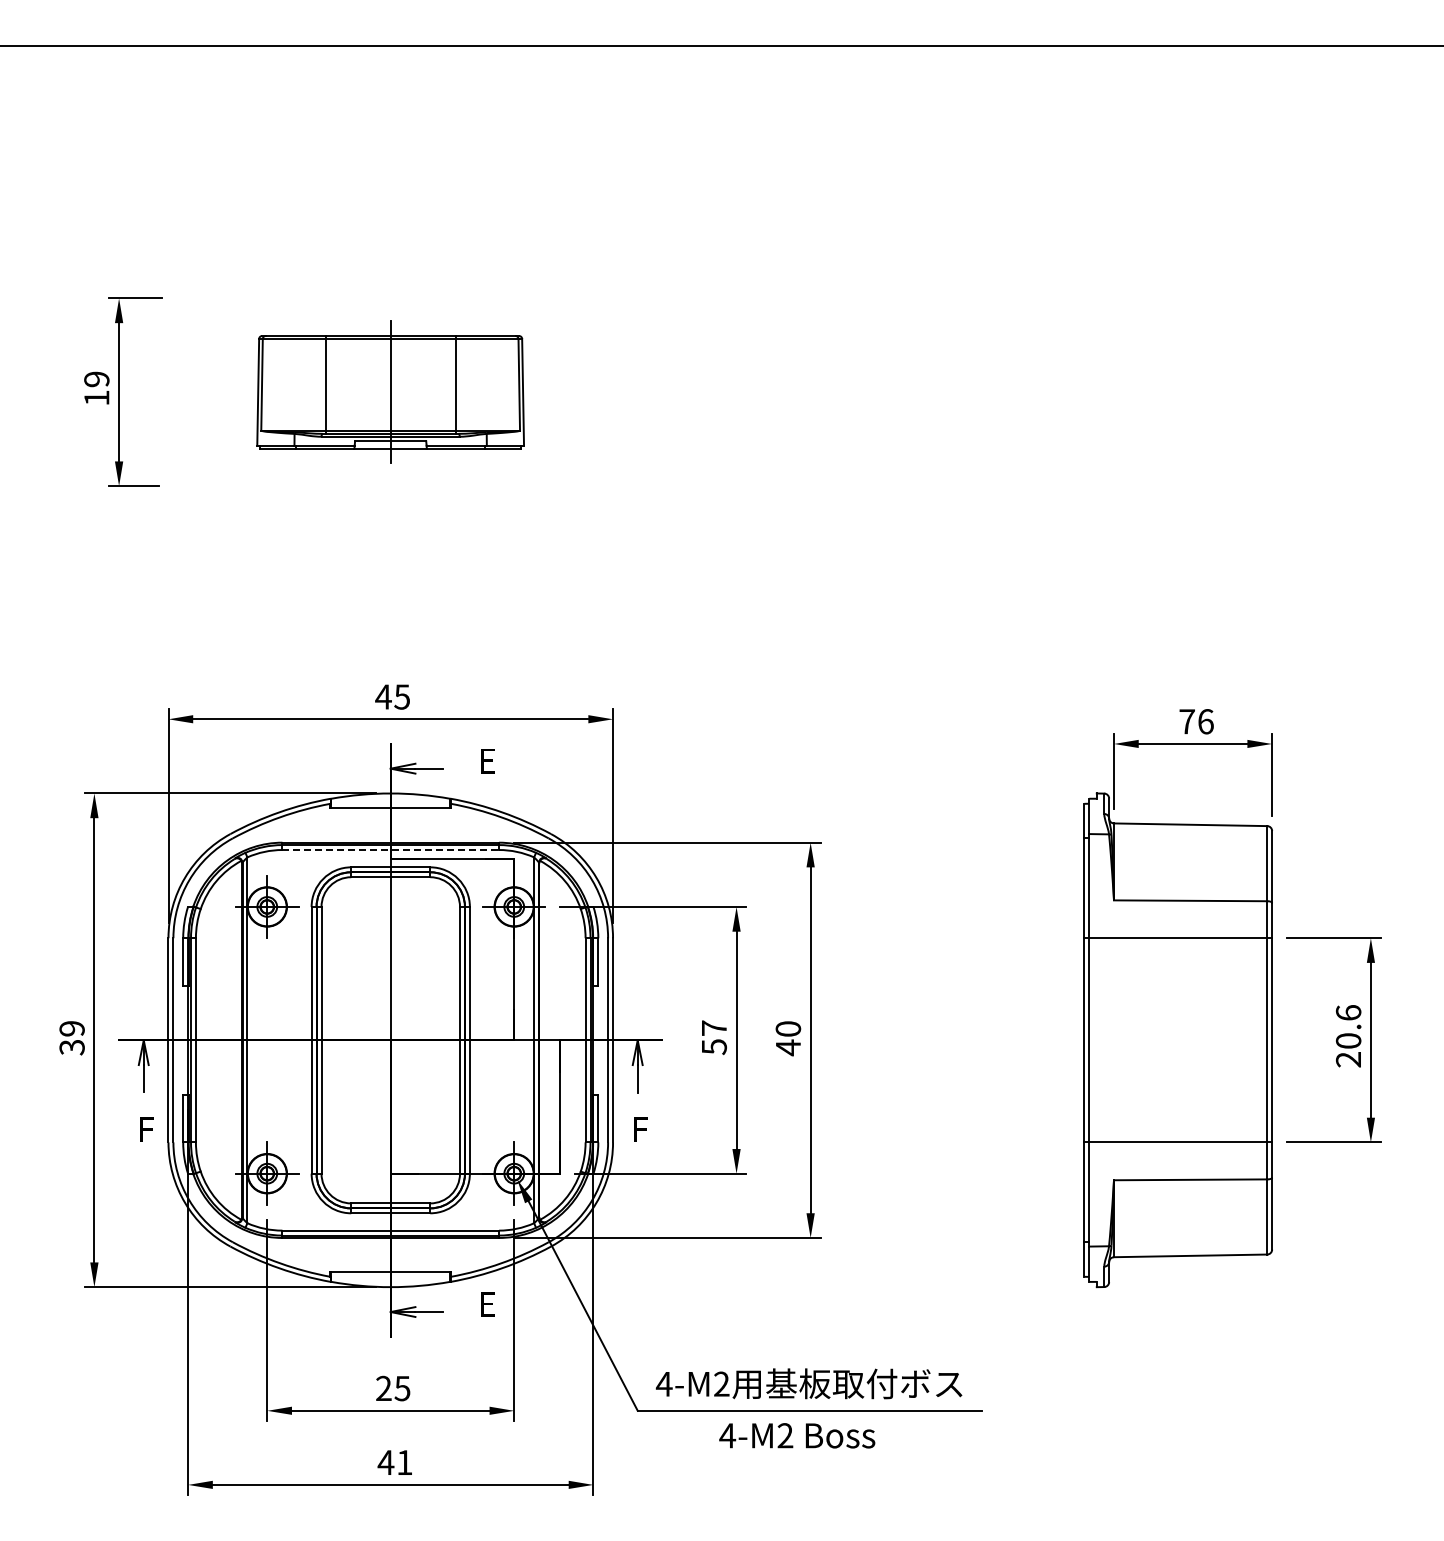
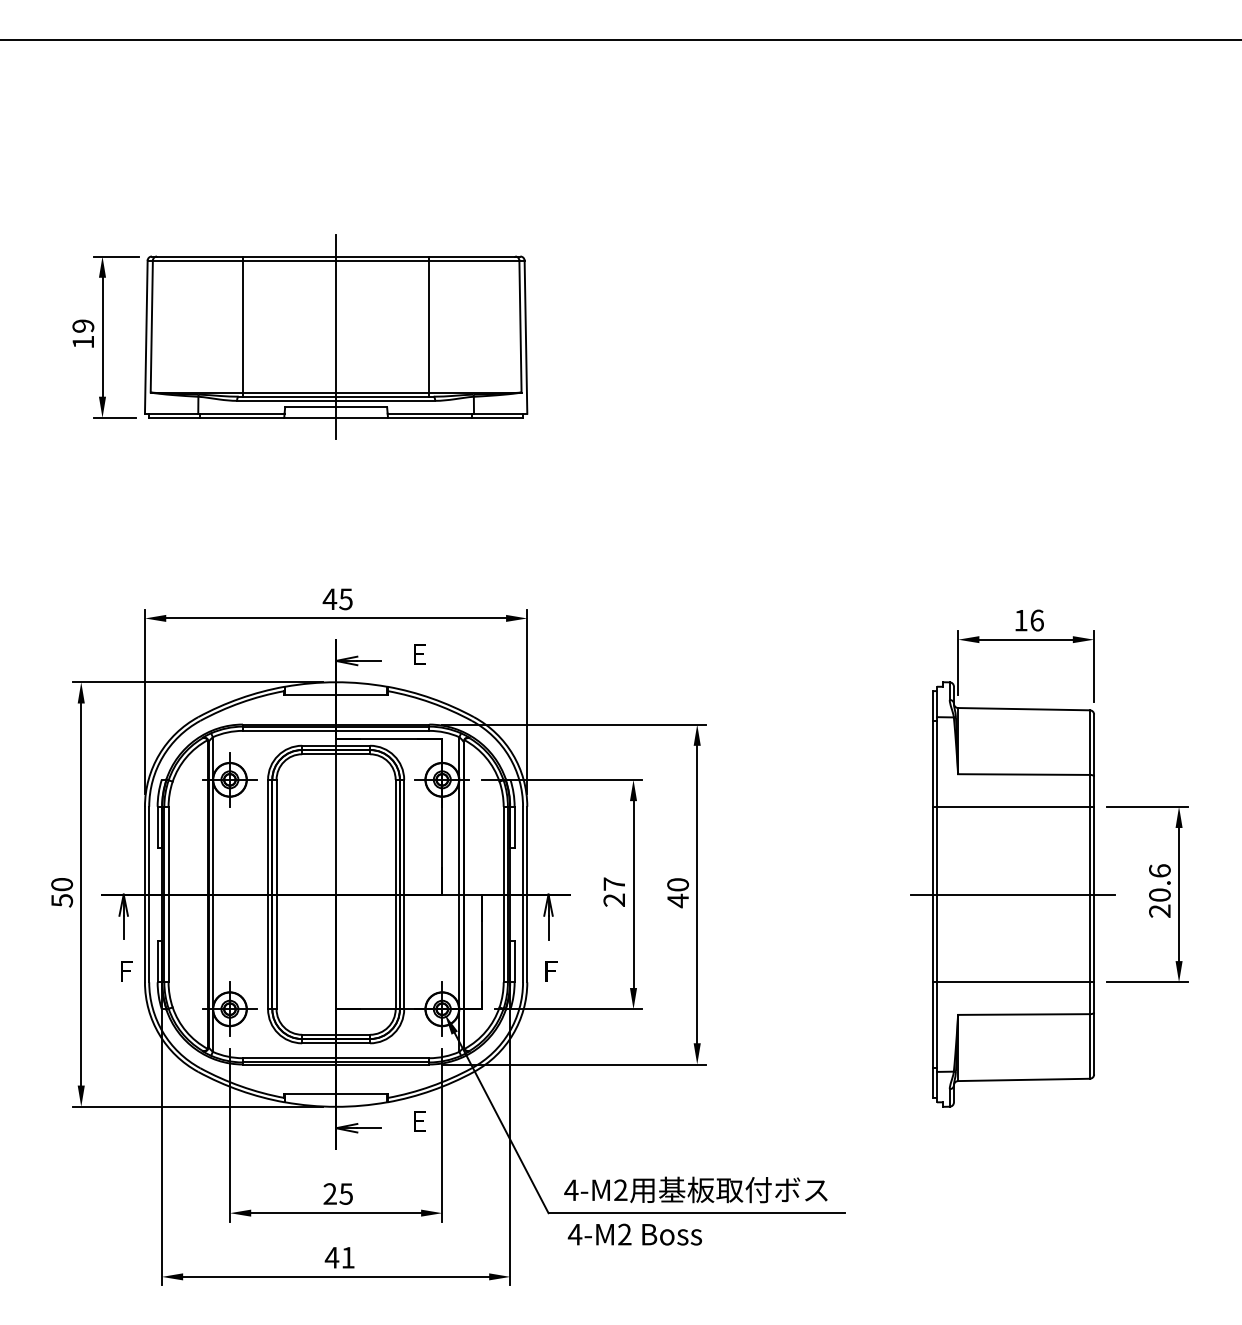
part: (390, 392) -> (335, 337), size x1.67
text: (1186, 721) -> (1020, 620), 76 -> 16
line: (391, 850) -> (336, 731), dashed -> solid
text: (71, 1037) -> (61, 892), 39 -> 50
line: (1177, 1040) -> (1012, 894), added
text: (714, 1047) -> (614, 900), 57 -> 27
text: (797, 1435) -> (635, 1234), moved

